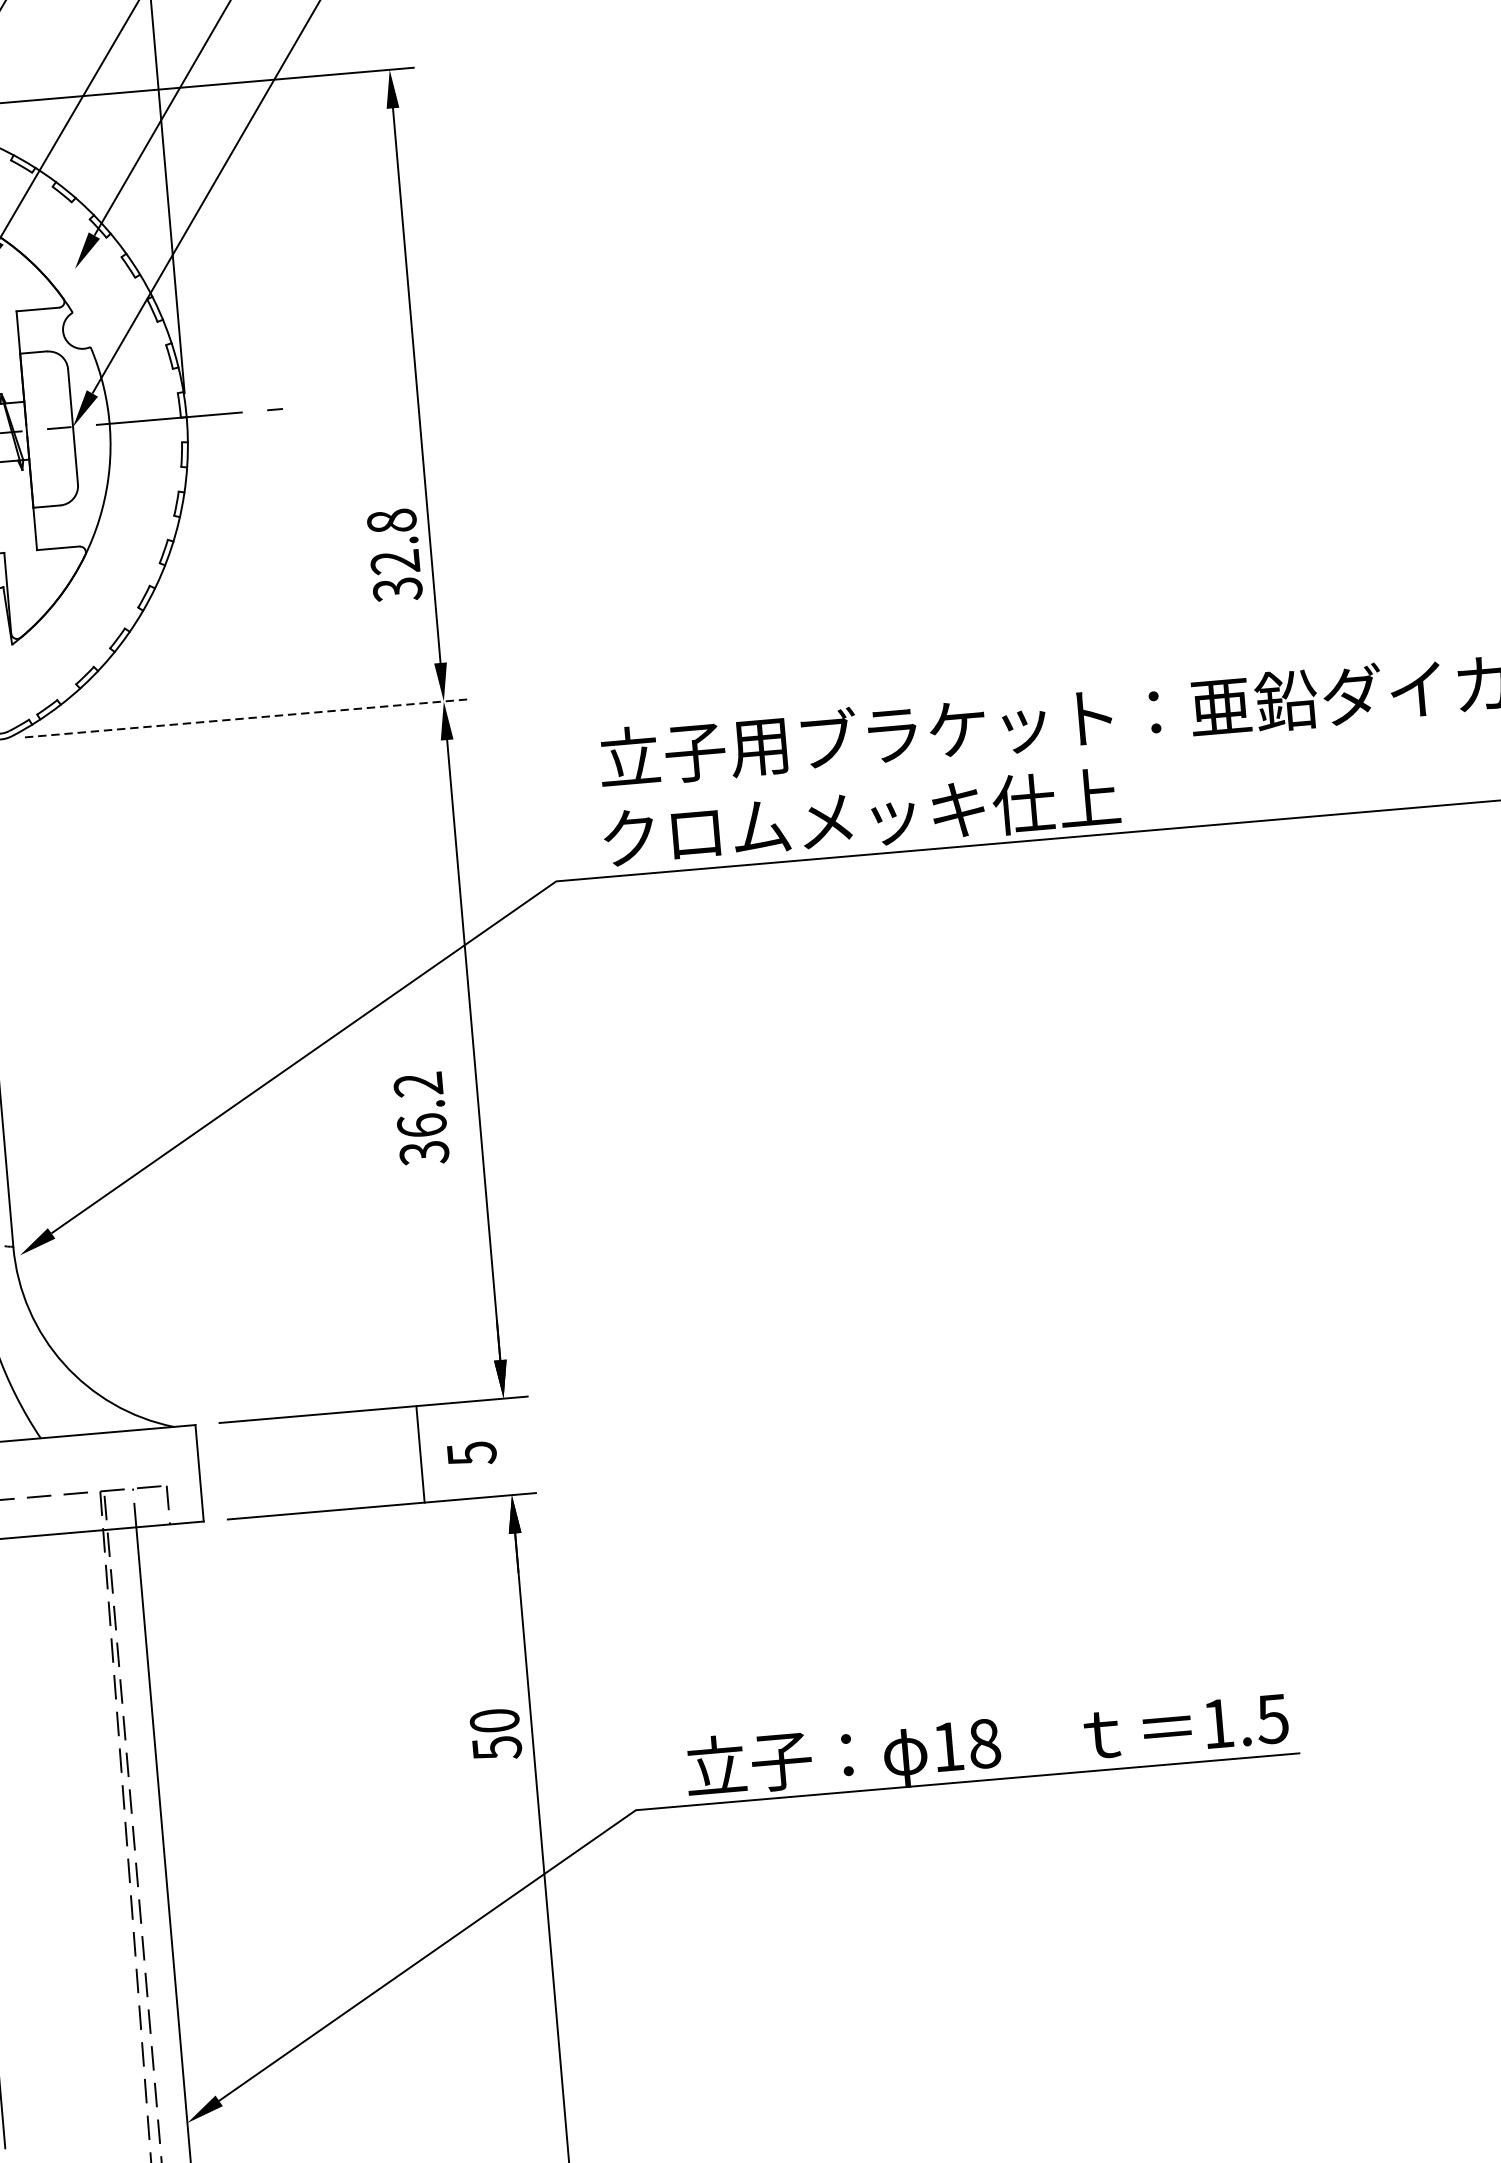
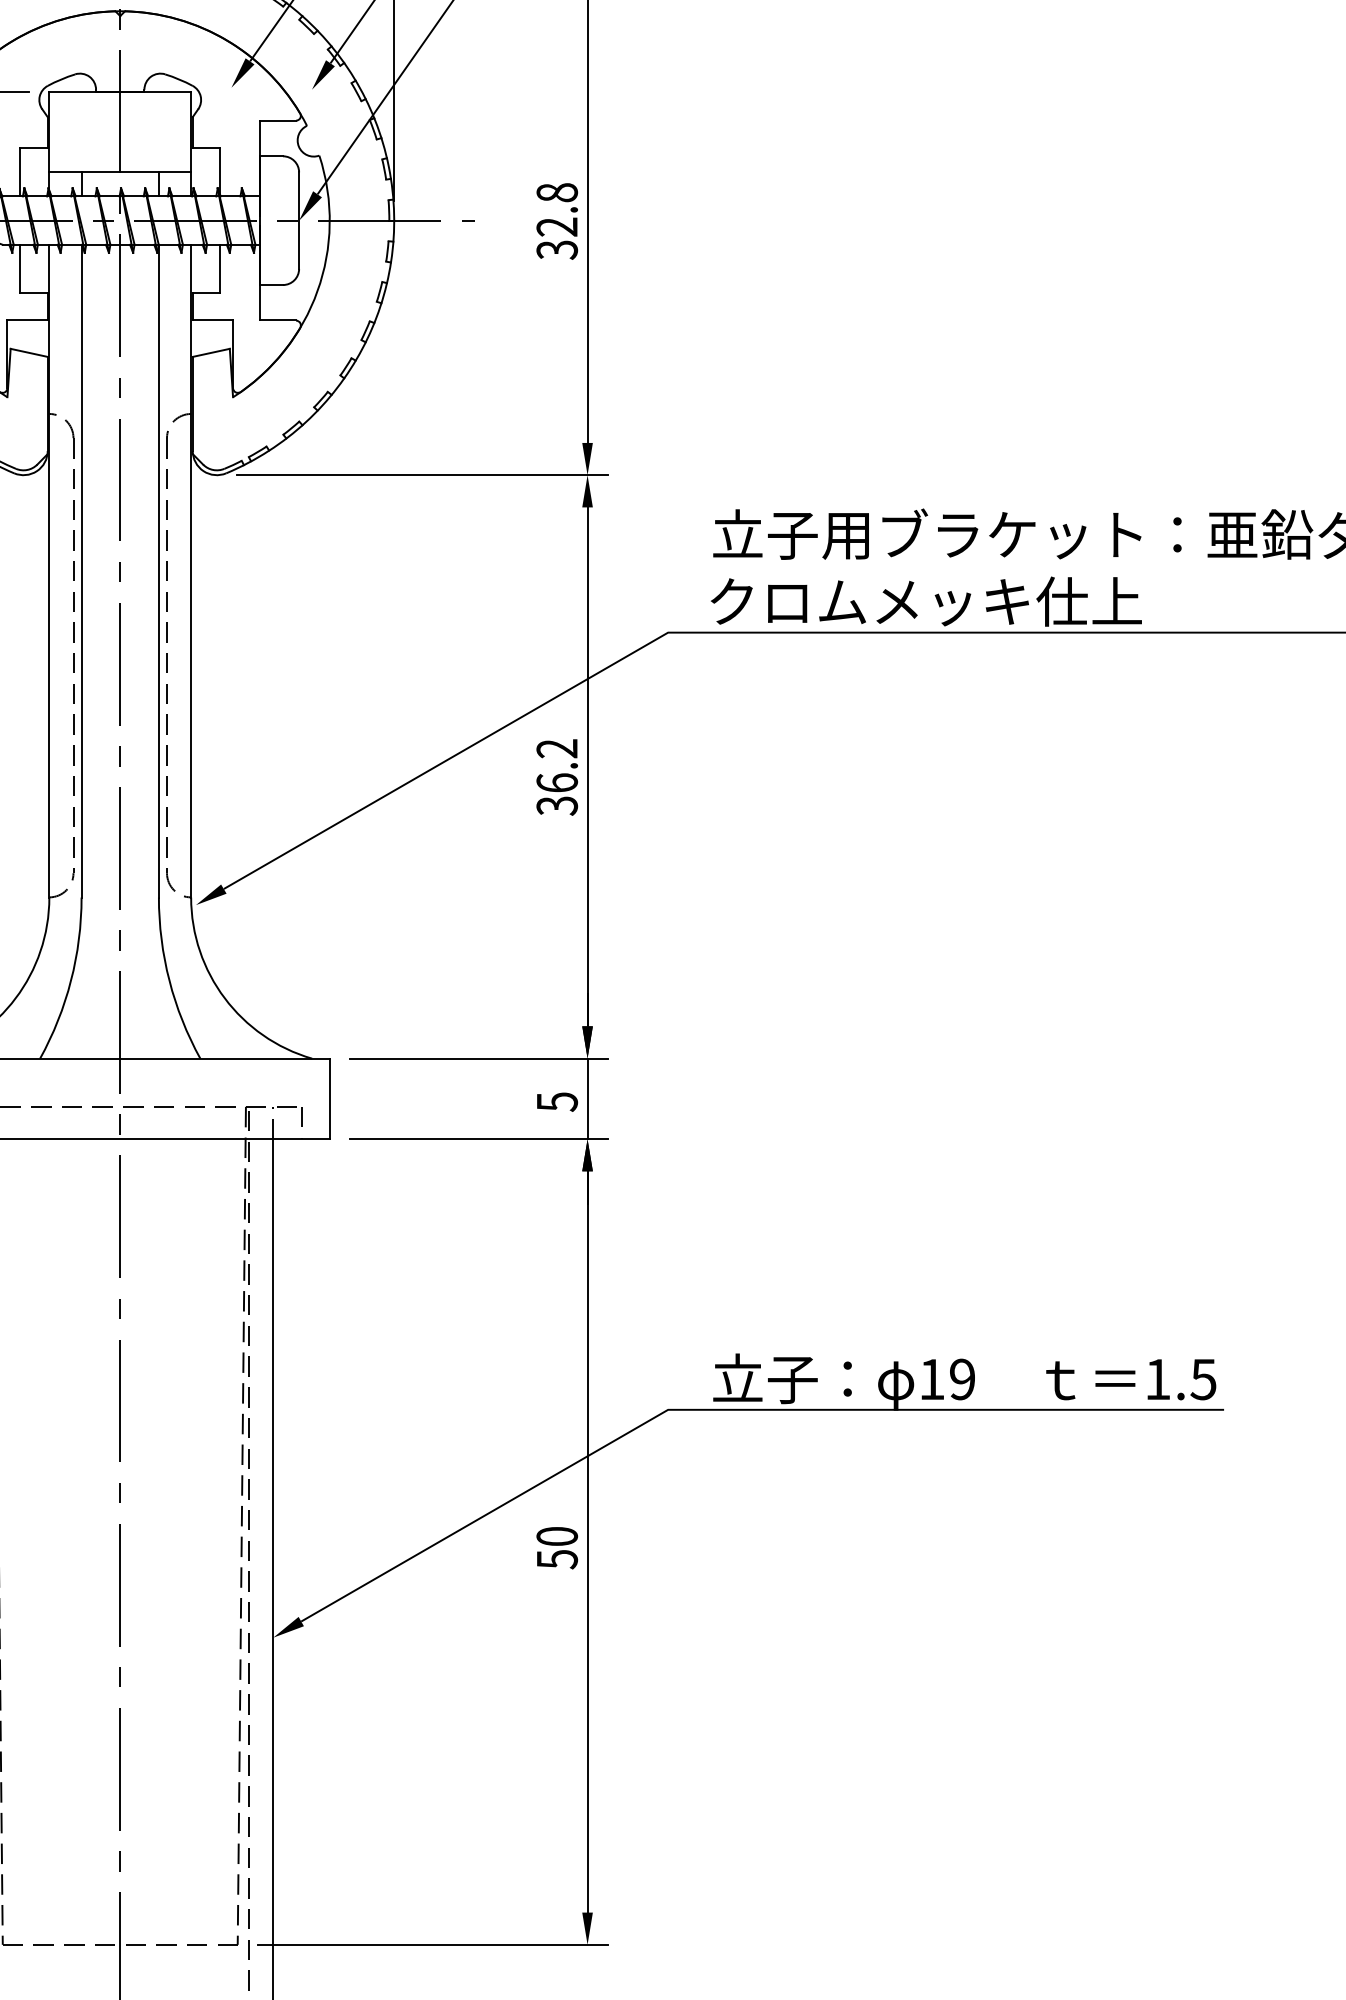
text: (395, 555) -> (557, 221), moved
line: (246, 718) -> (422, 475), dashed -> solid
text: (421, 1119) -> (557, 777), moved
line: (420, 1453) -> (587, 1098), moved
text: (496, 1735) -> (557, 1548), moved
text: (984, 1743) -> (962, 1379), 18 -> 19

